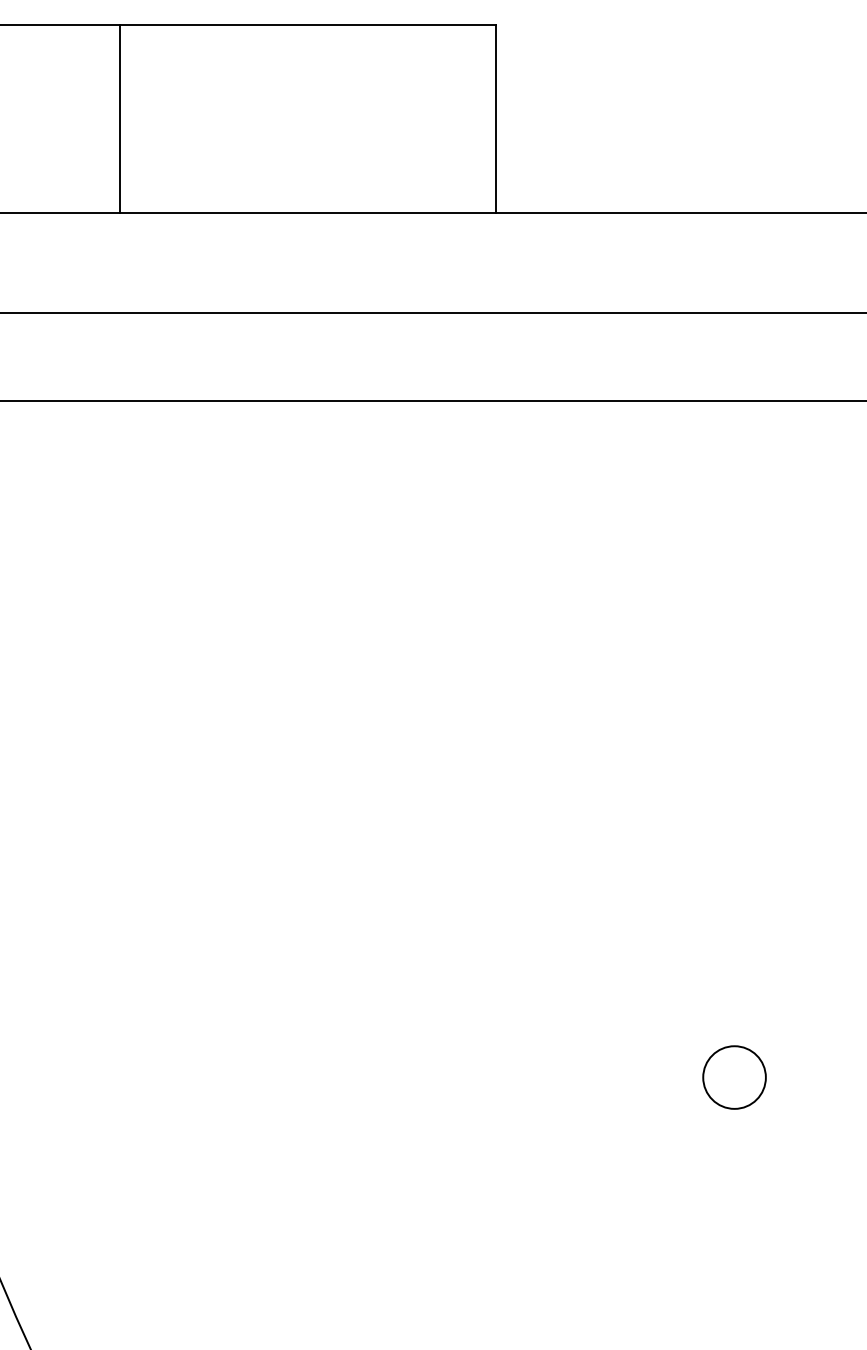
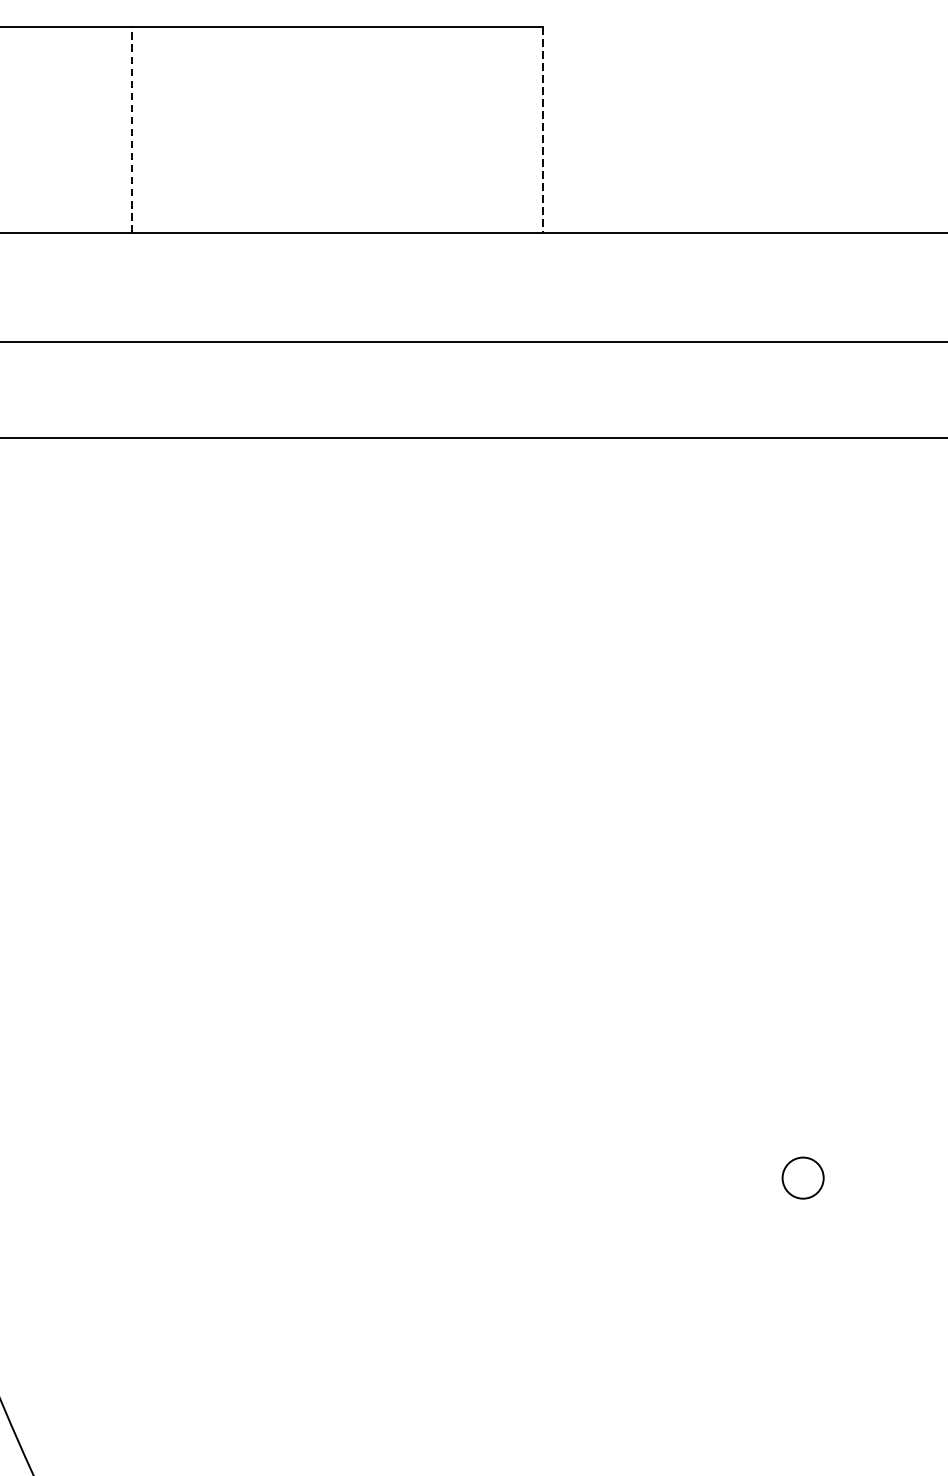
line: (120, 118) -> (131, 129), solid -> dashed
line: (496, 119) -> (542, 130), solid -> dashed
circle: (734, 1077) -> (803, 1178), size x0.6

